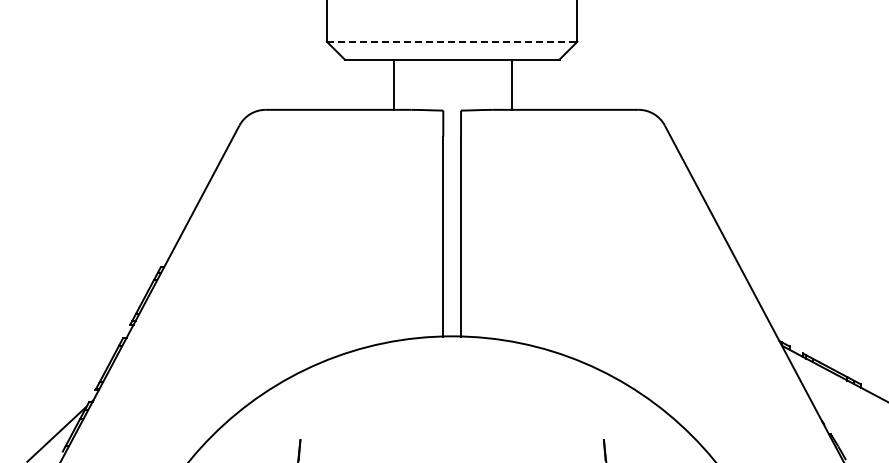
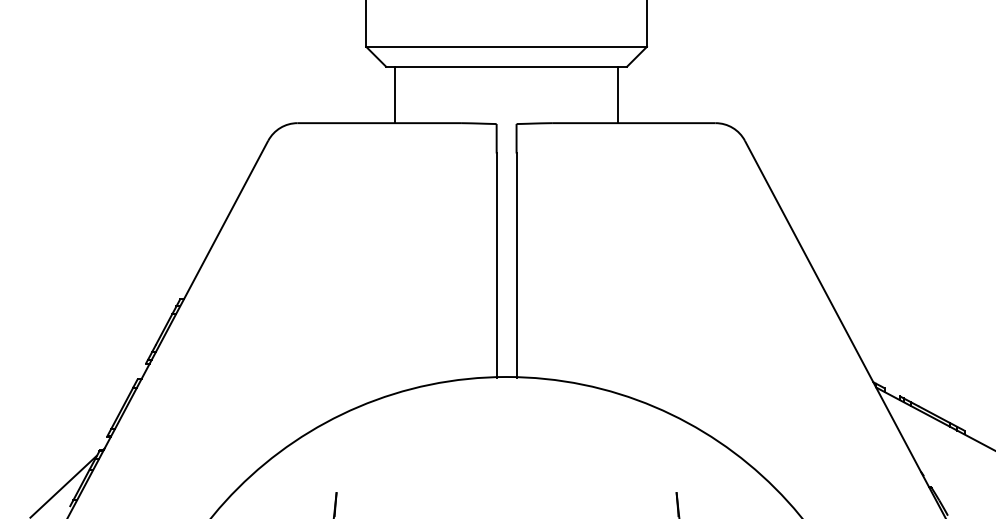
line: (452, 41) -> (506, 46), dashed -> solid
line: (393, 84) -> (394, 94), moved
line: (512, 84) -> (617, 94), moved

